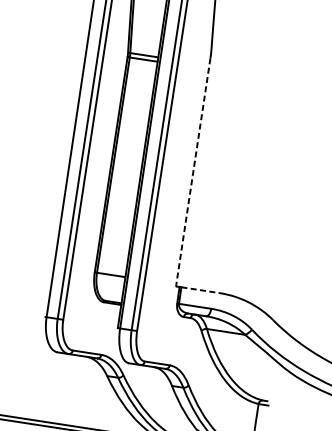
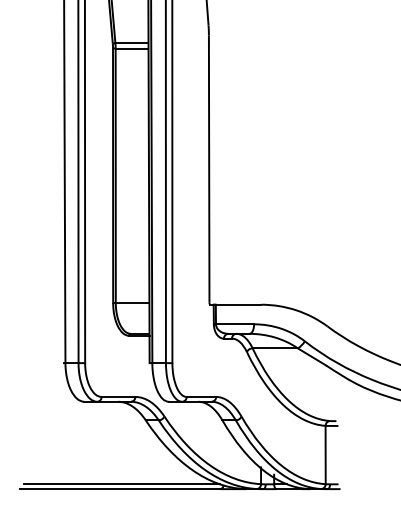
line: (193, 172) -> (209, 170), dashed -> solid
line: (200, 290) -> (238, 304), dashed -> solid

